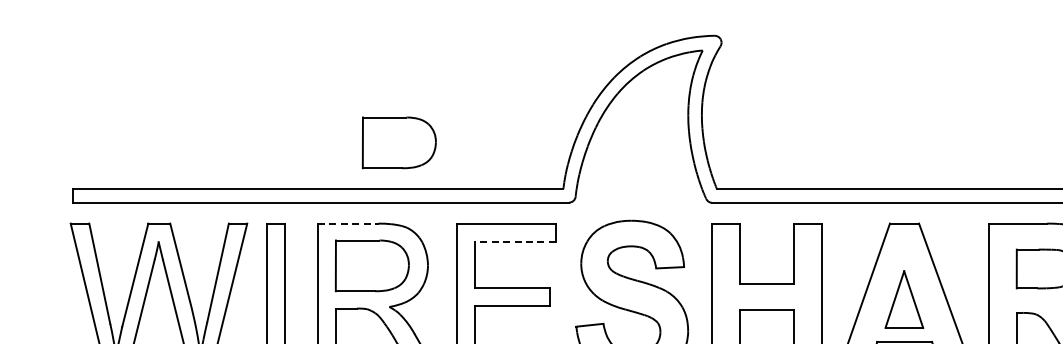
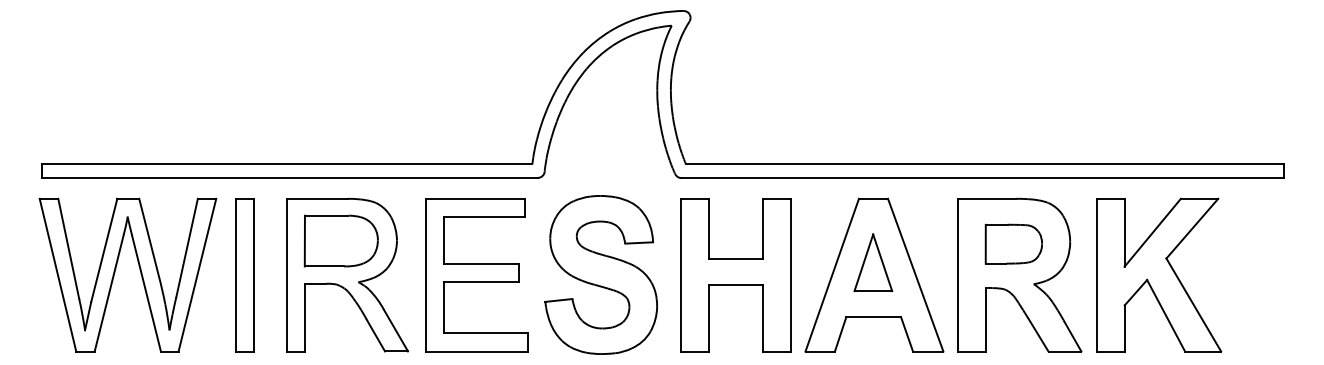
part: (398, 142) -> (367, 117), removed
line: (348, 223) -> (317, 198), dashed -> solid
line: (515, 241) -> (484, 216), dashed -> solid
part: (904, 299) -> (873, 262), moved

